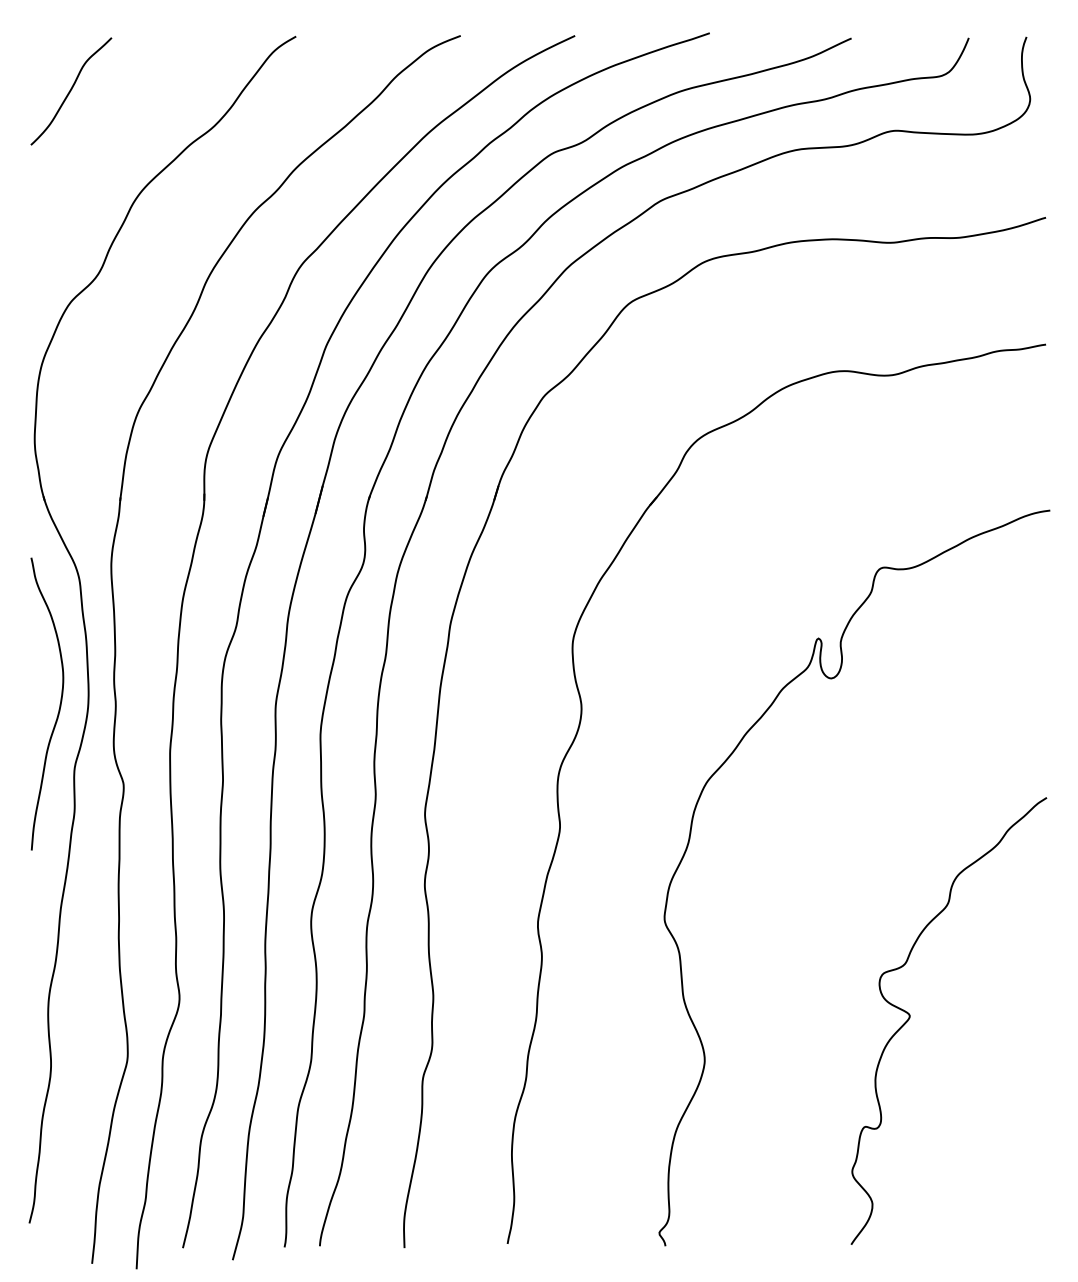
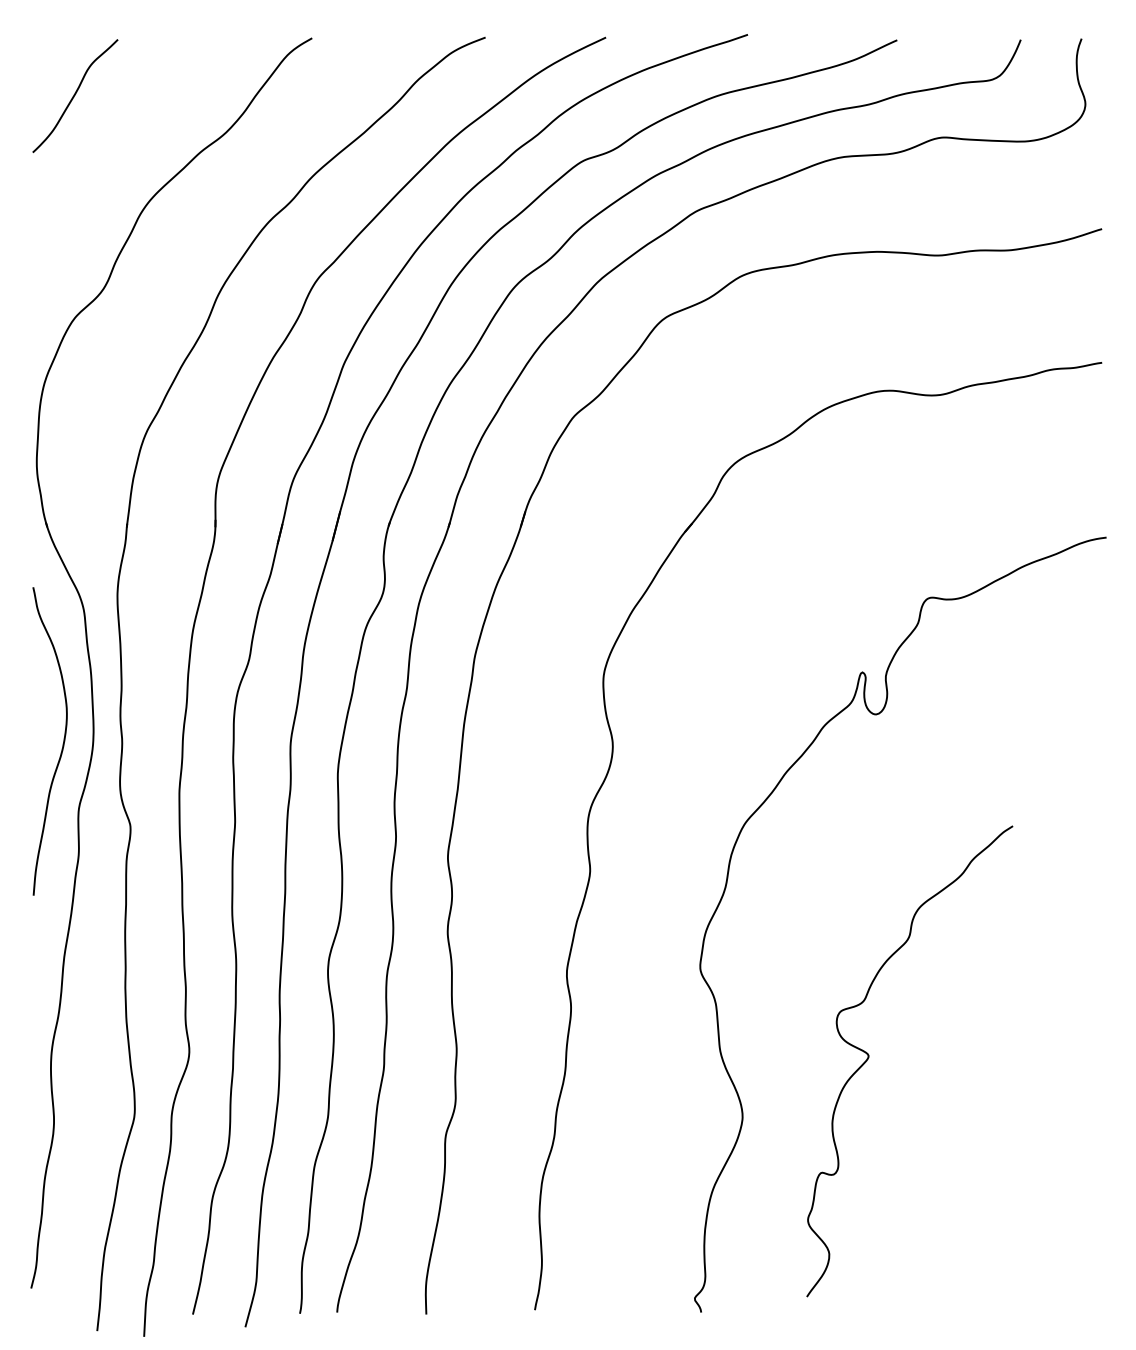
curve: (910, 1017) -> (869, 1057), moved

